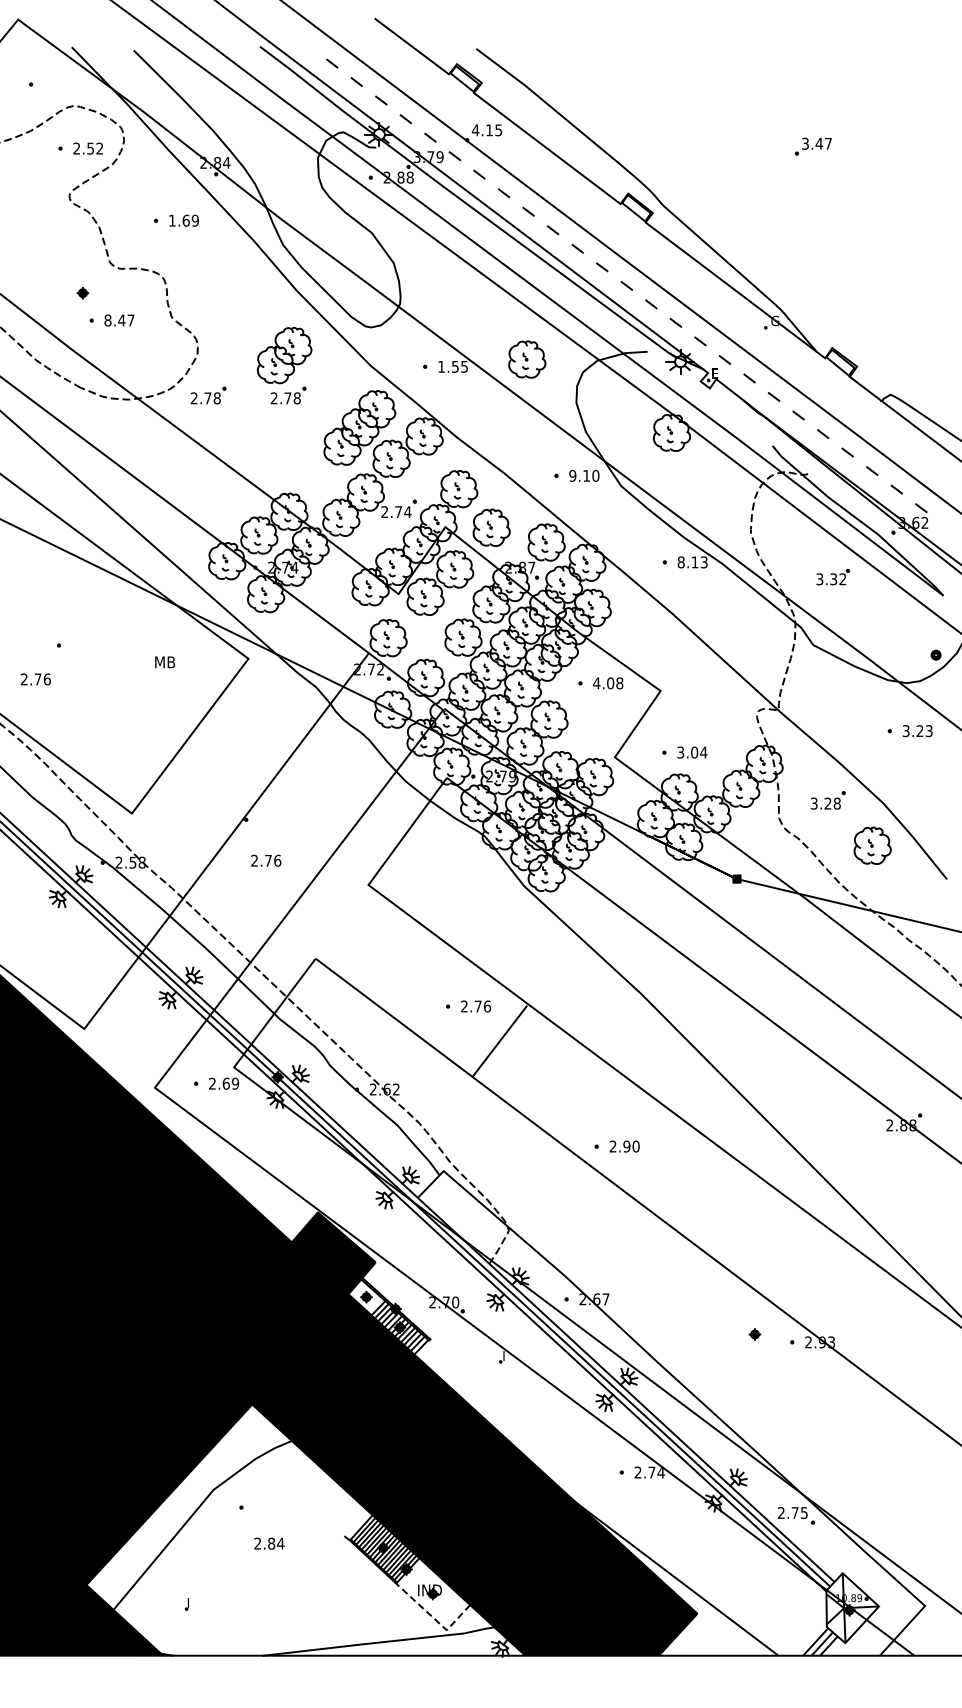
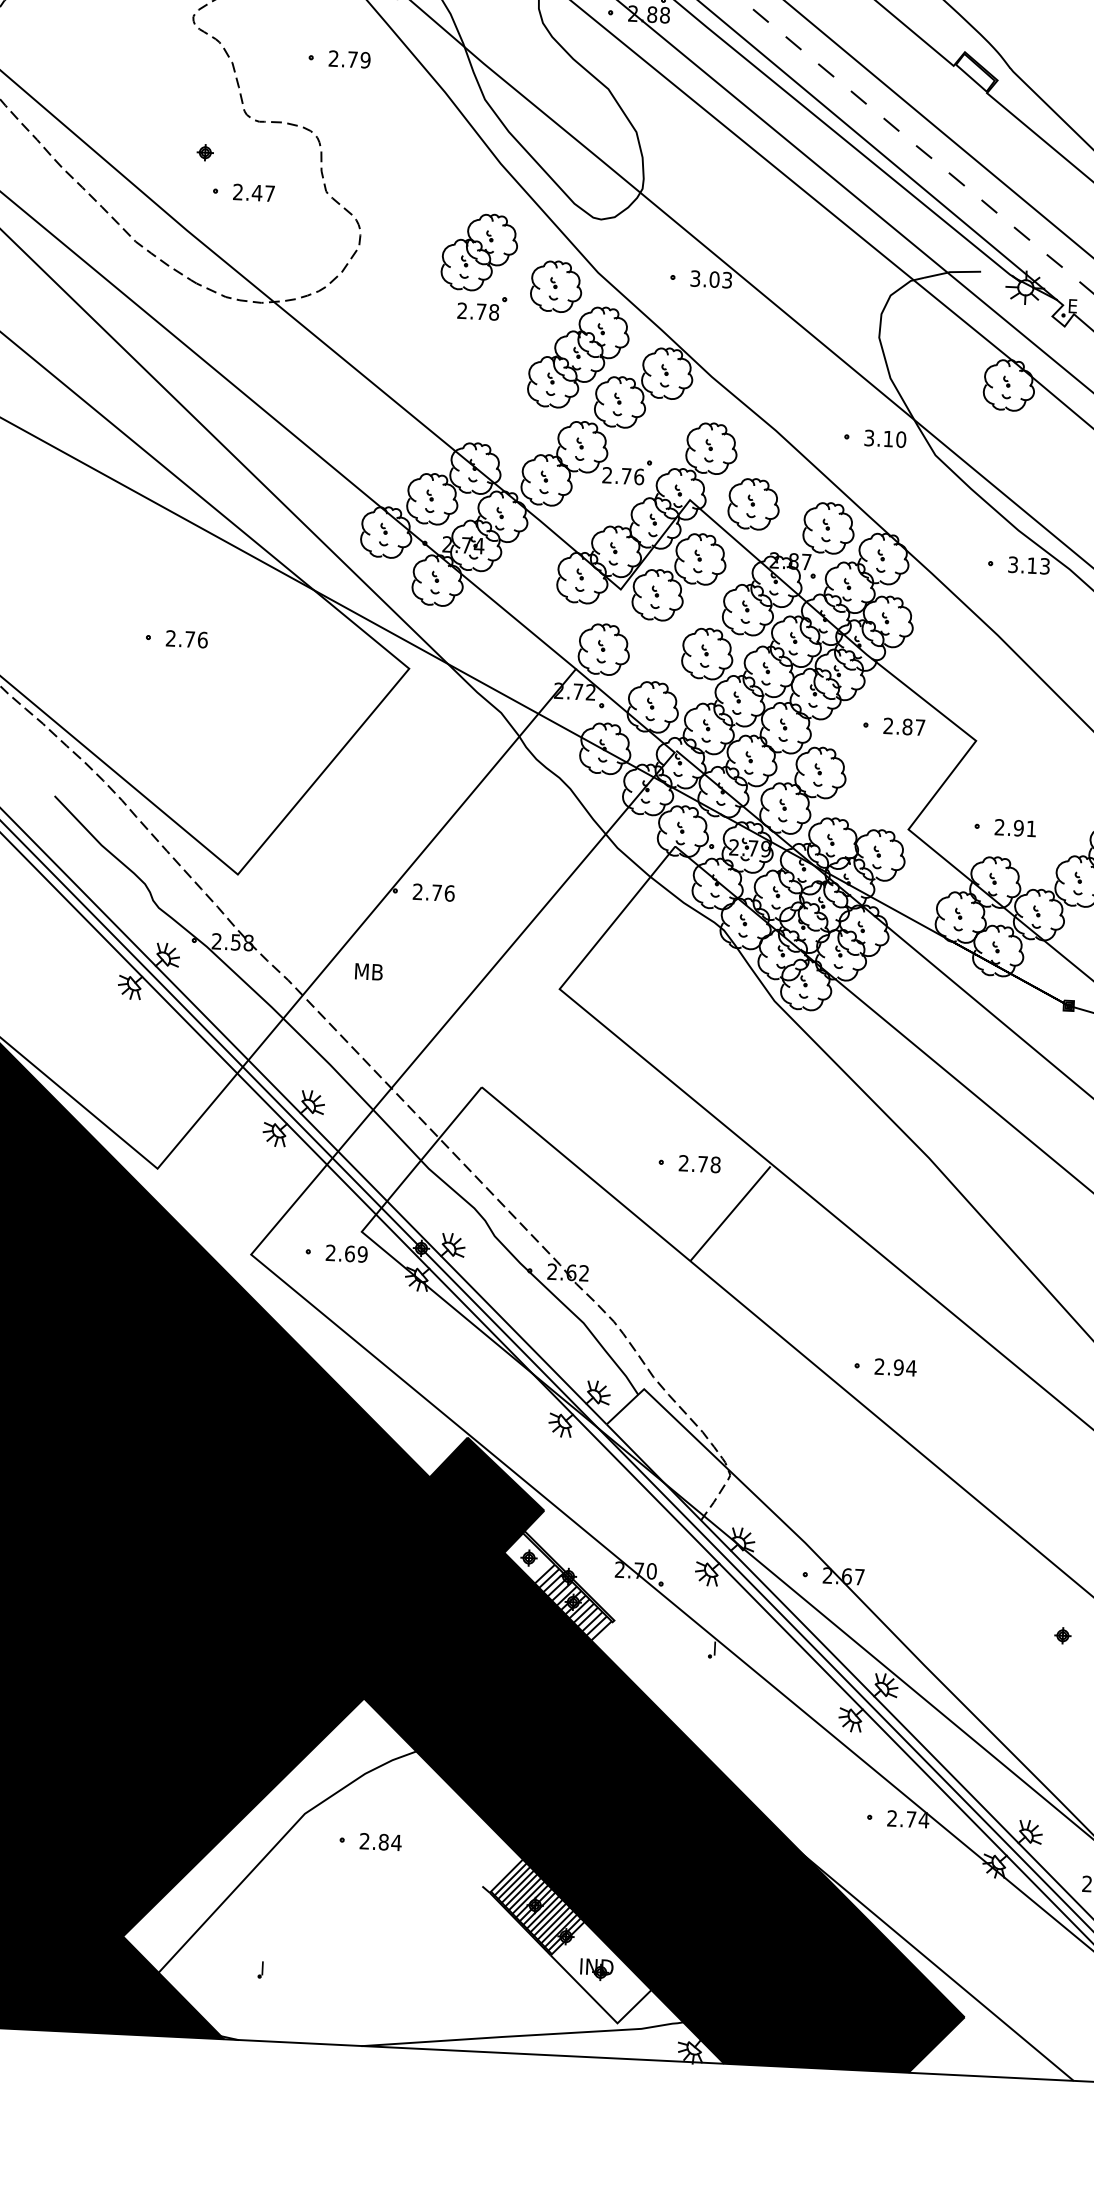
text: (179, 220) -> (343, 58), 1.69 -> 2.79
text: (107, 320) -> (237, 192), 8.47 -> 2.47
part: (527, 359) -> (556, 286), moved
text: (452, 366) -> (710, 278), 1.55 -> 3.03
part: (208, 395) -> (371, 302), removed
text: (572, 475) -> (868, 437), 9.10 -> 3.10
text: (407, 512) -> (638, 477), 2.74 -> 2.76
text: (680, 562) -> (1012, 564), 8.13 -> 3.13
text: (165, 662) -> (369, 972), moved
text: (35, 679) -> (186, 639), moved
text: (608, 683) -> (904, 727), 4.08 -> 2.87
text: (692, 752) -> (1015, 828), 3.04 -> 2.91
text: (266, 860) -> (434, 892), moved
text: (487, 1006) -> (715, 1164), 2.76 -> 2.78
text: (635, 1146) -> (910, 1368), 2.90 -> 2.94
text: (269, 1543) -> (380, 1841), moved
line: (434, 1618) -> (601, 2006), dashed -> solid

